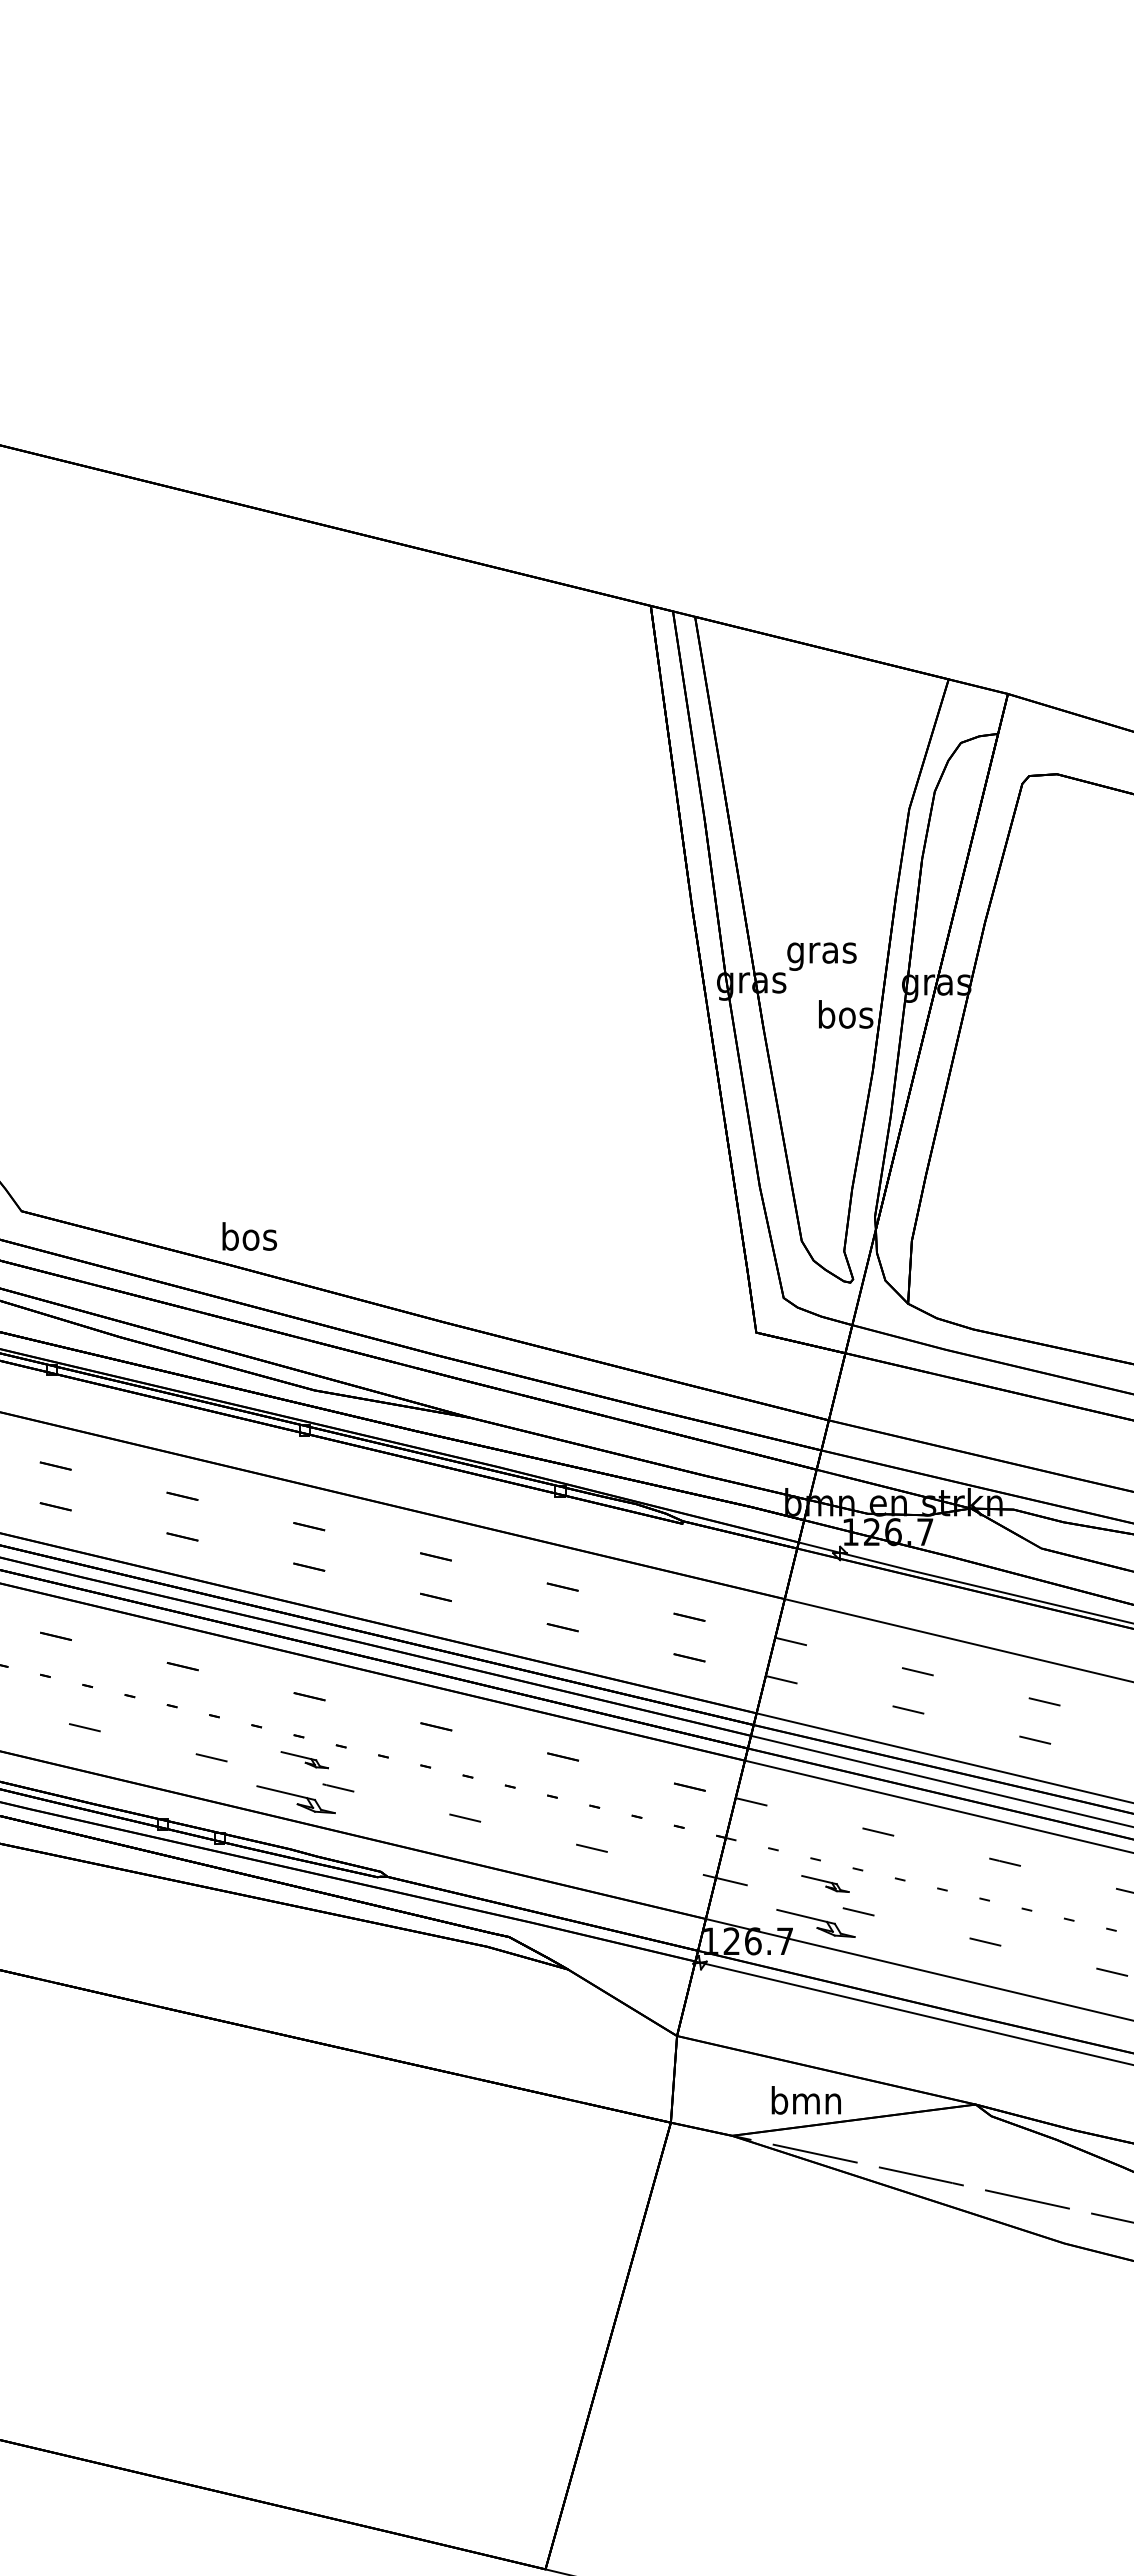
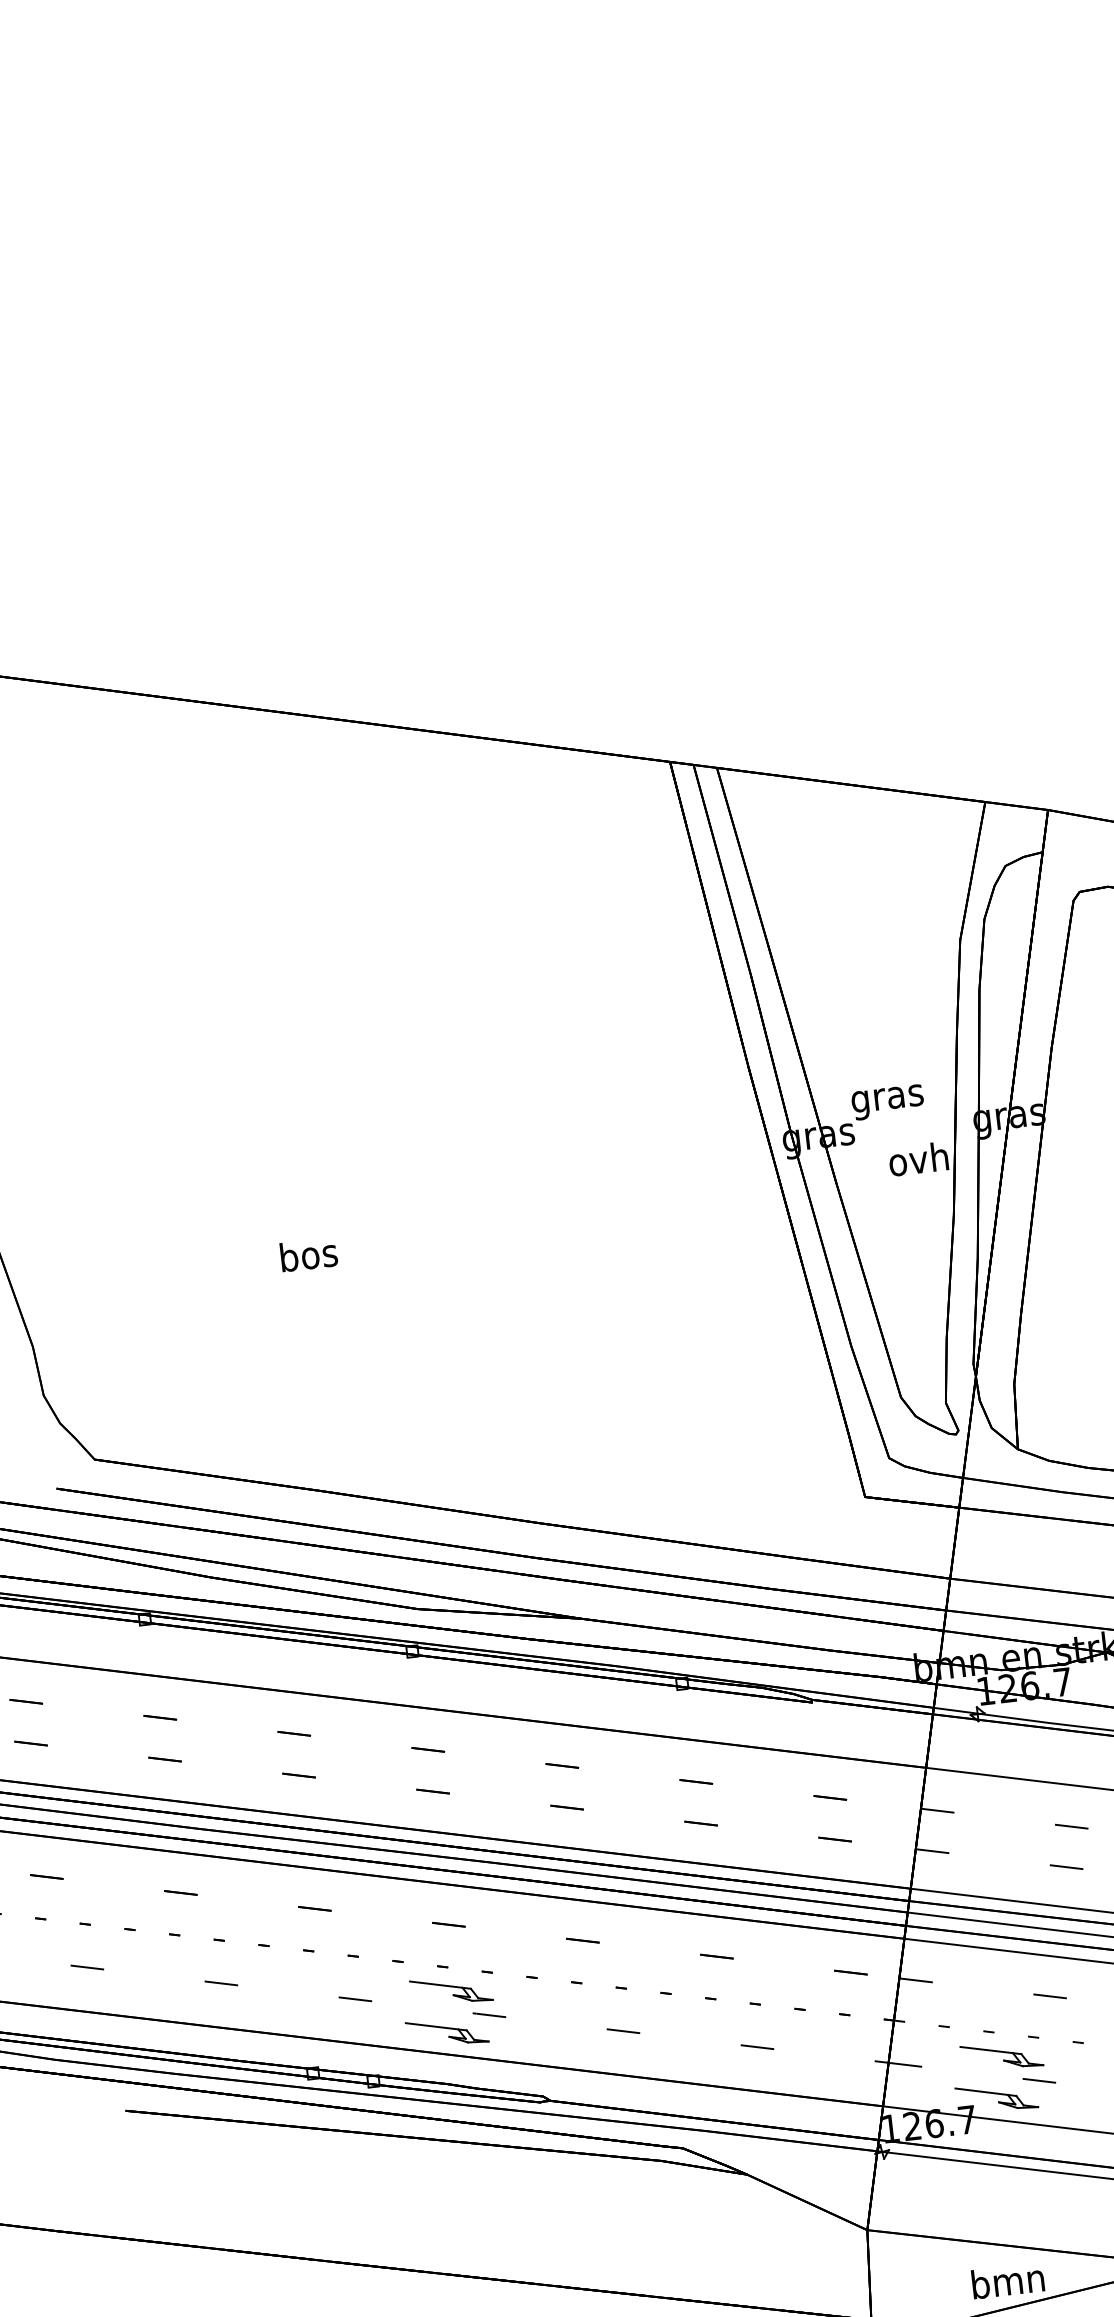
text: (844, 1014) -> (918, 1159), bos -> ovh
text: (249, 1236) -> (308, 1254), moved
part: (304, 1759) -> (451, 1990), size x1.67
part: (825, 1883) -> (1001, 2055), size x1.67

